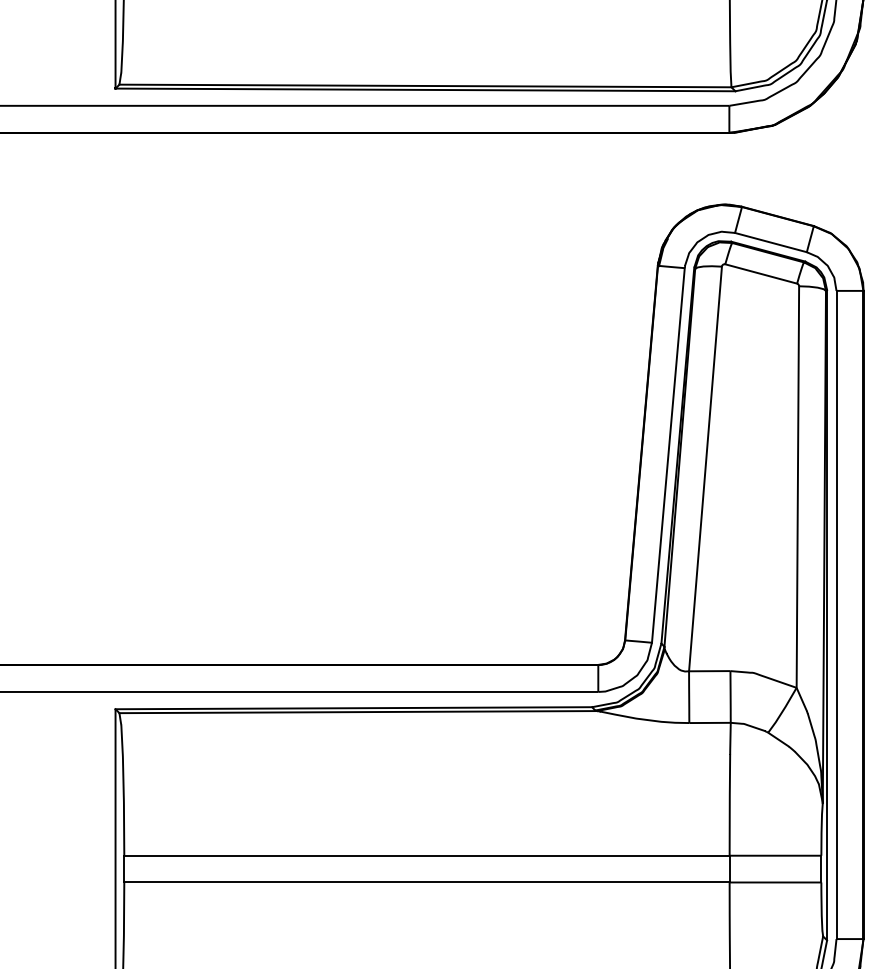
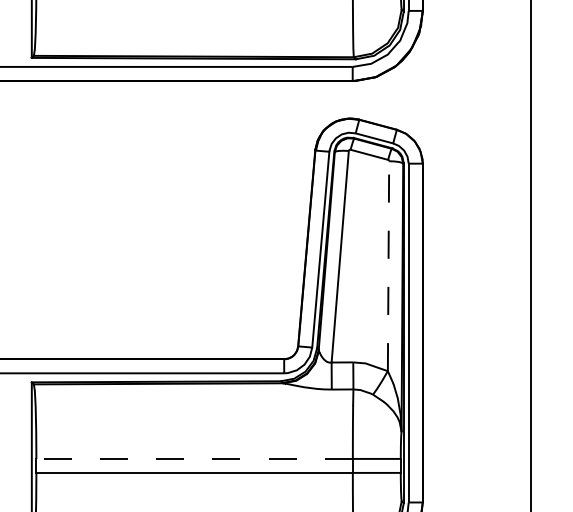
line: (797, 487) -> (388, 266), solid -> dashed
line: (426, 854) -> (194, 458), solid -> dashed

